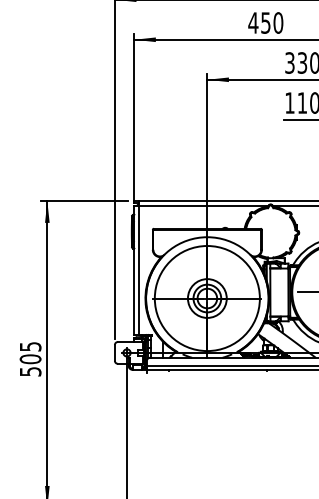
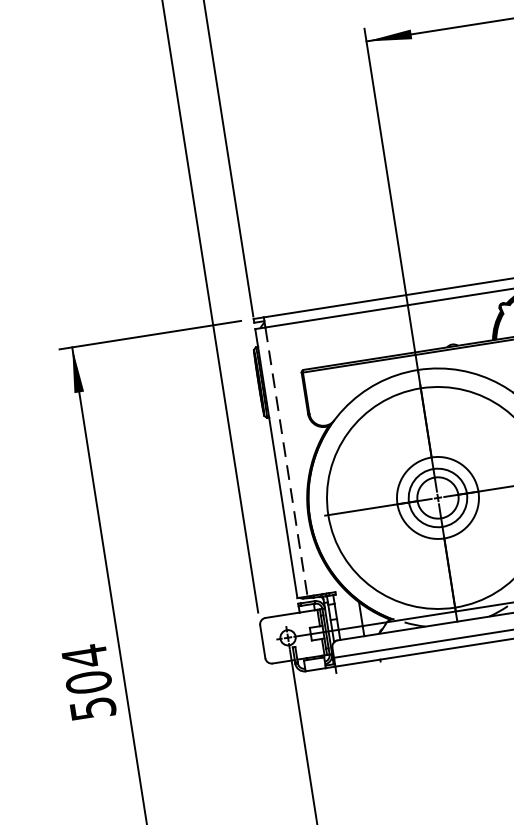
line: (139, 271) -> (287, 463), solid -> dashed
text: (30, 346) -> (84, 655), 505 -> 504

